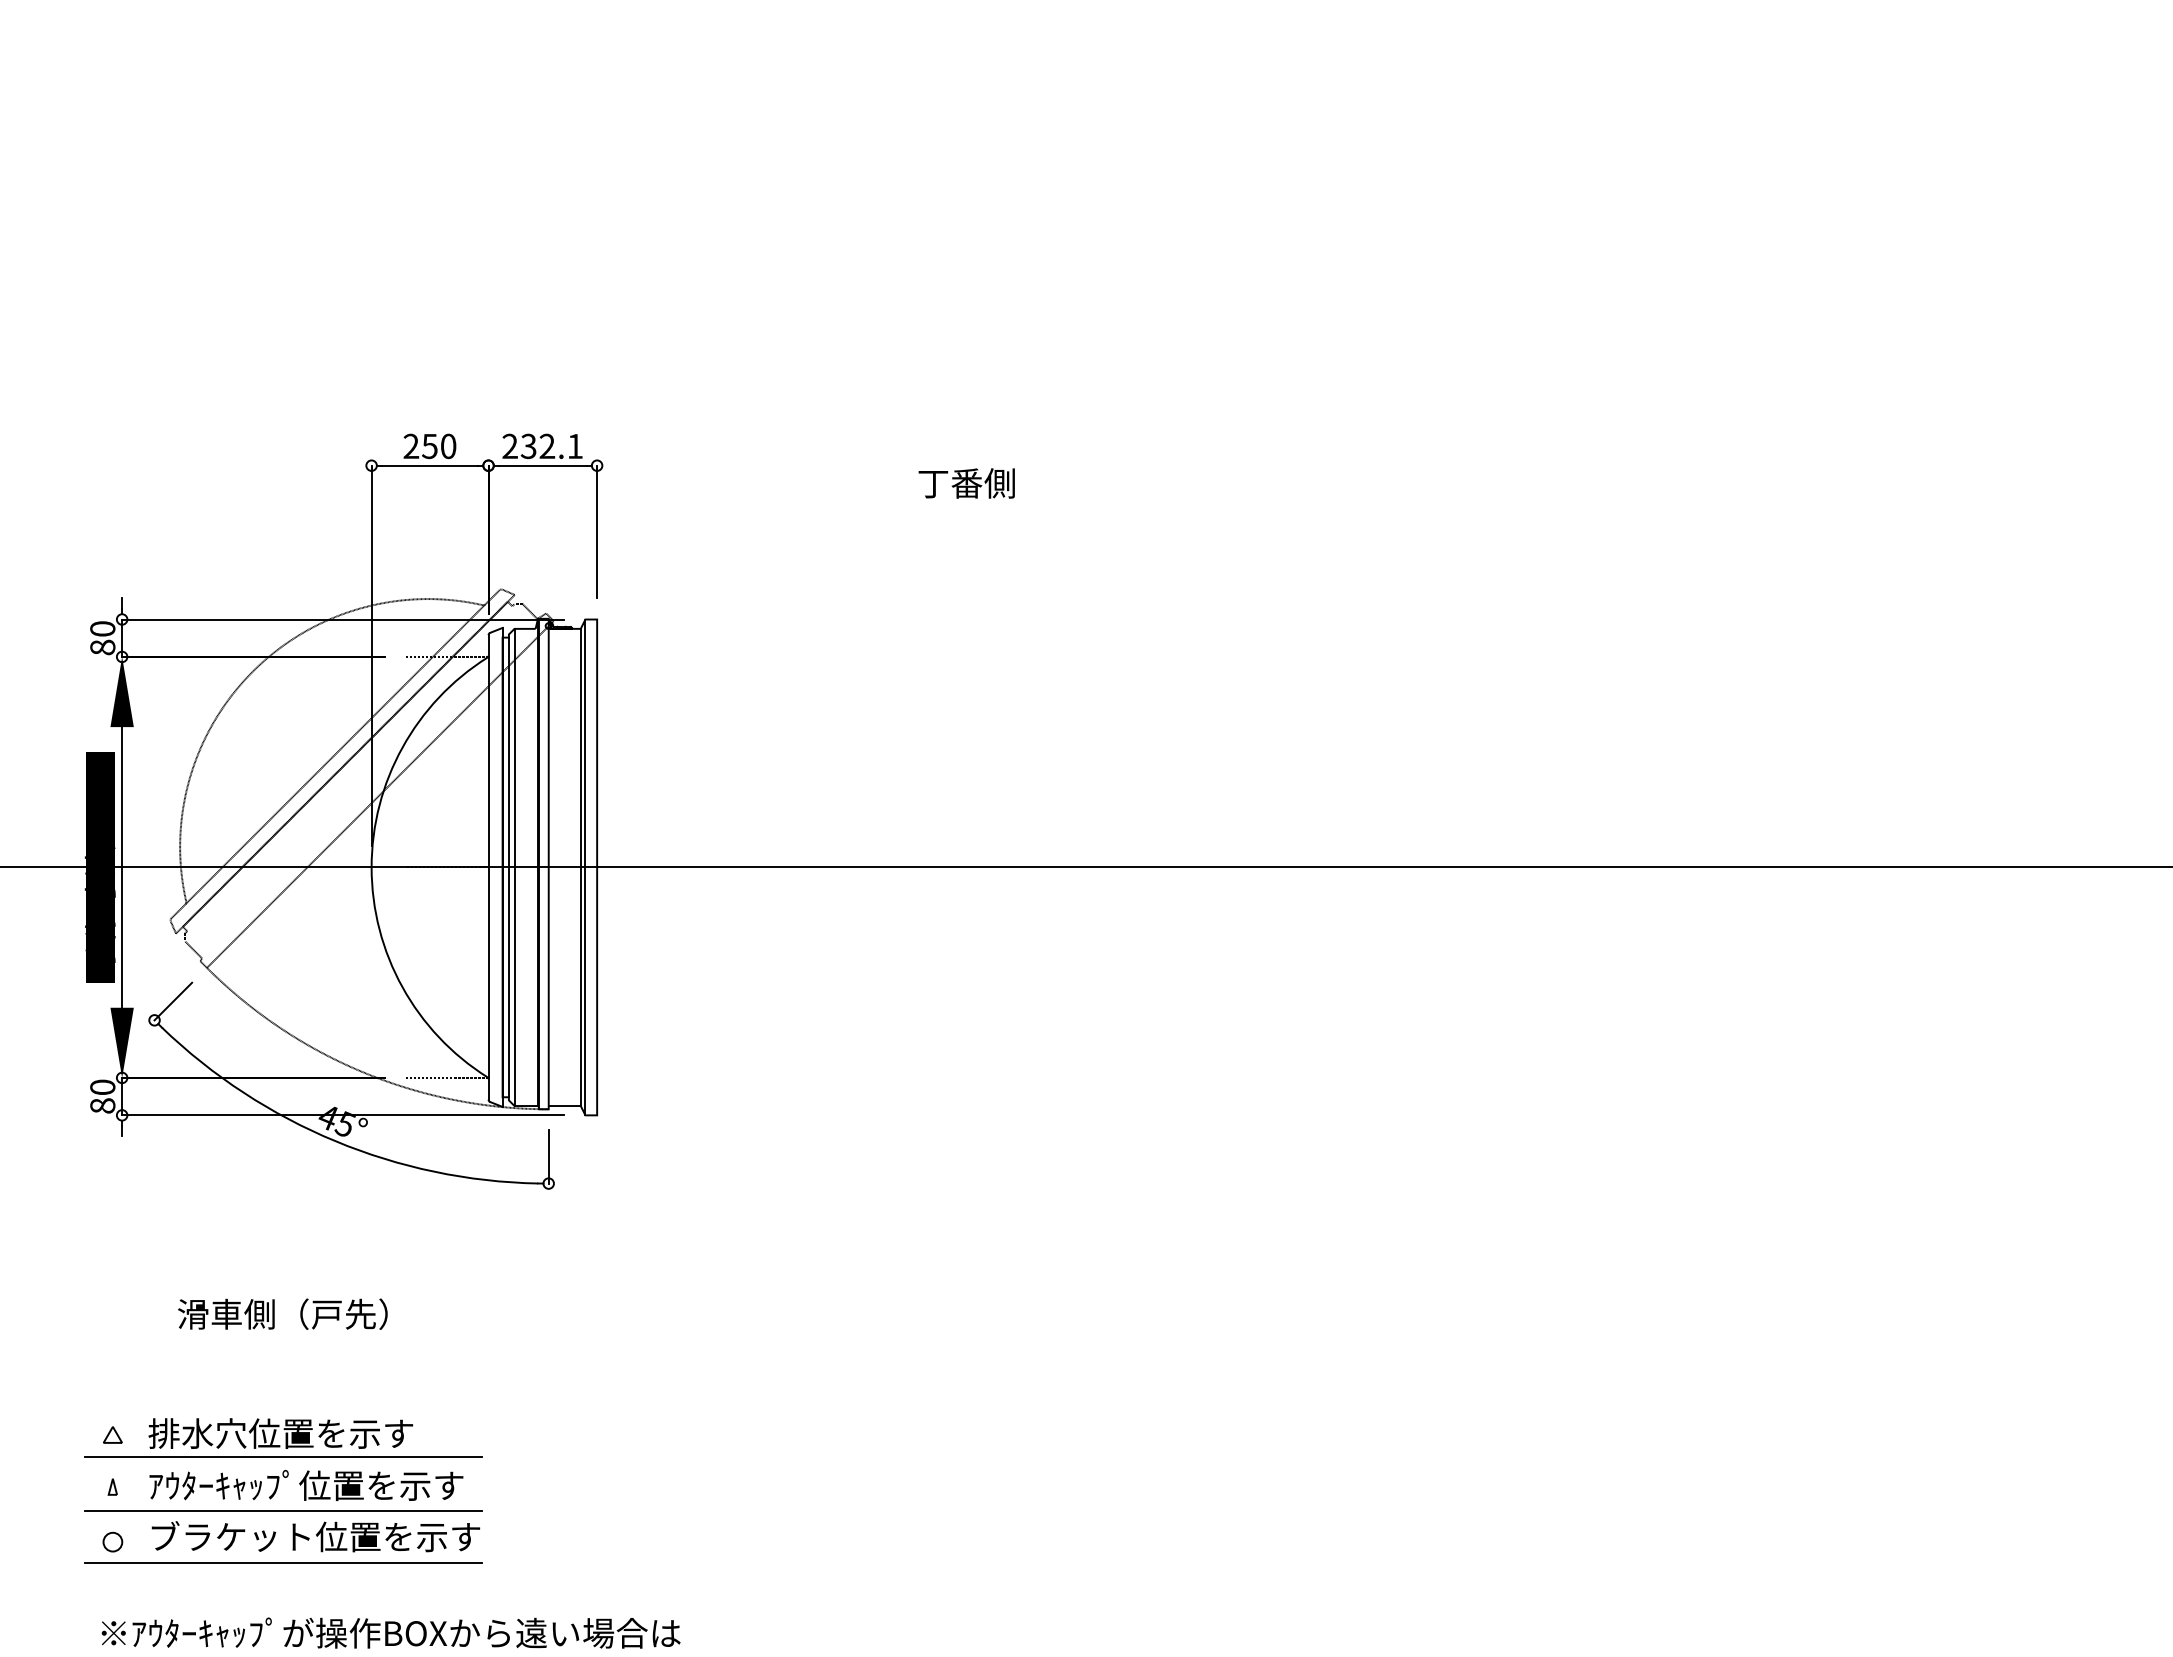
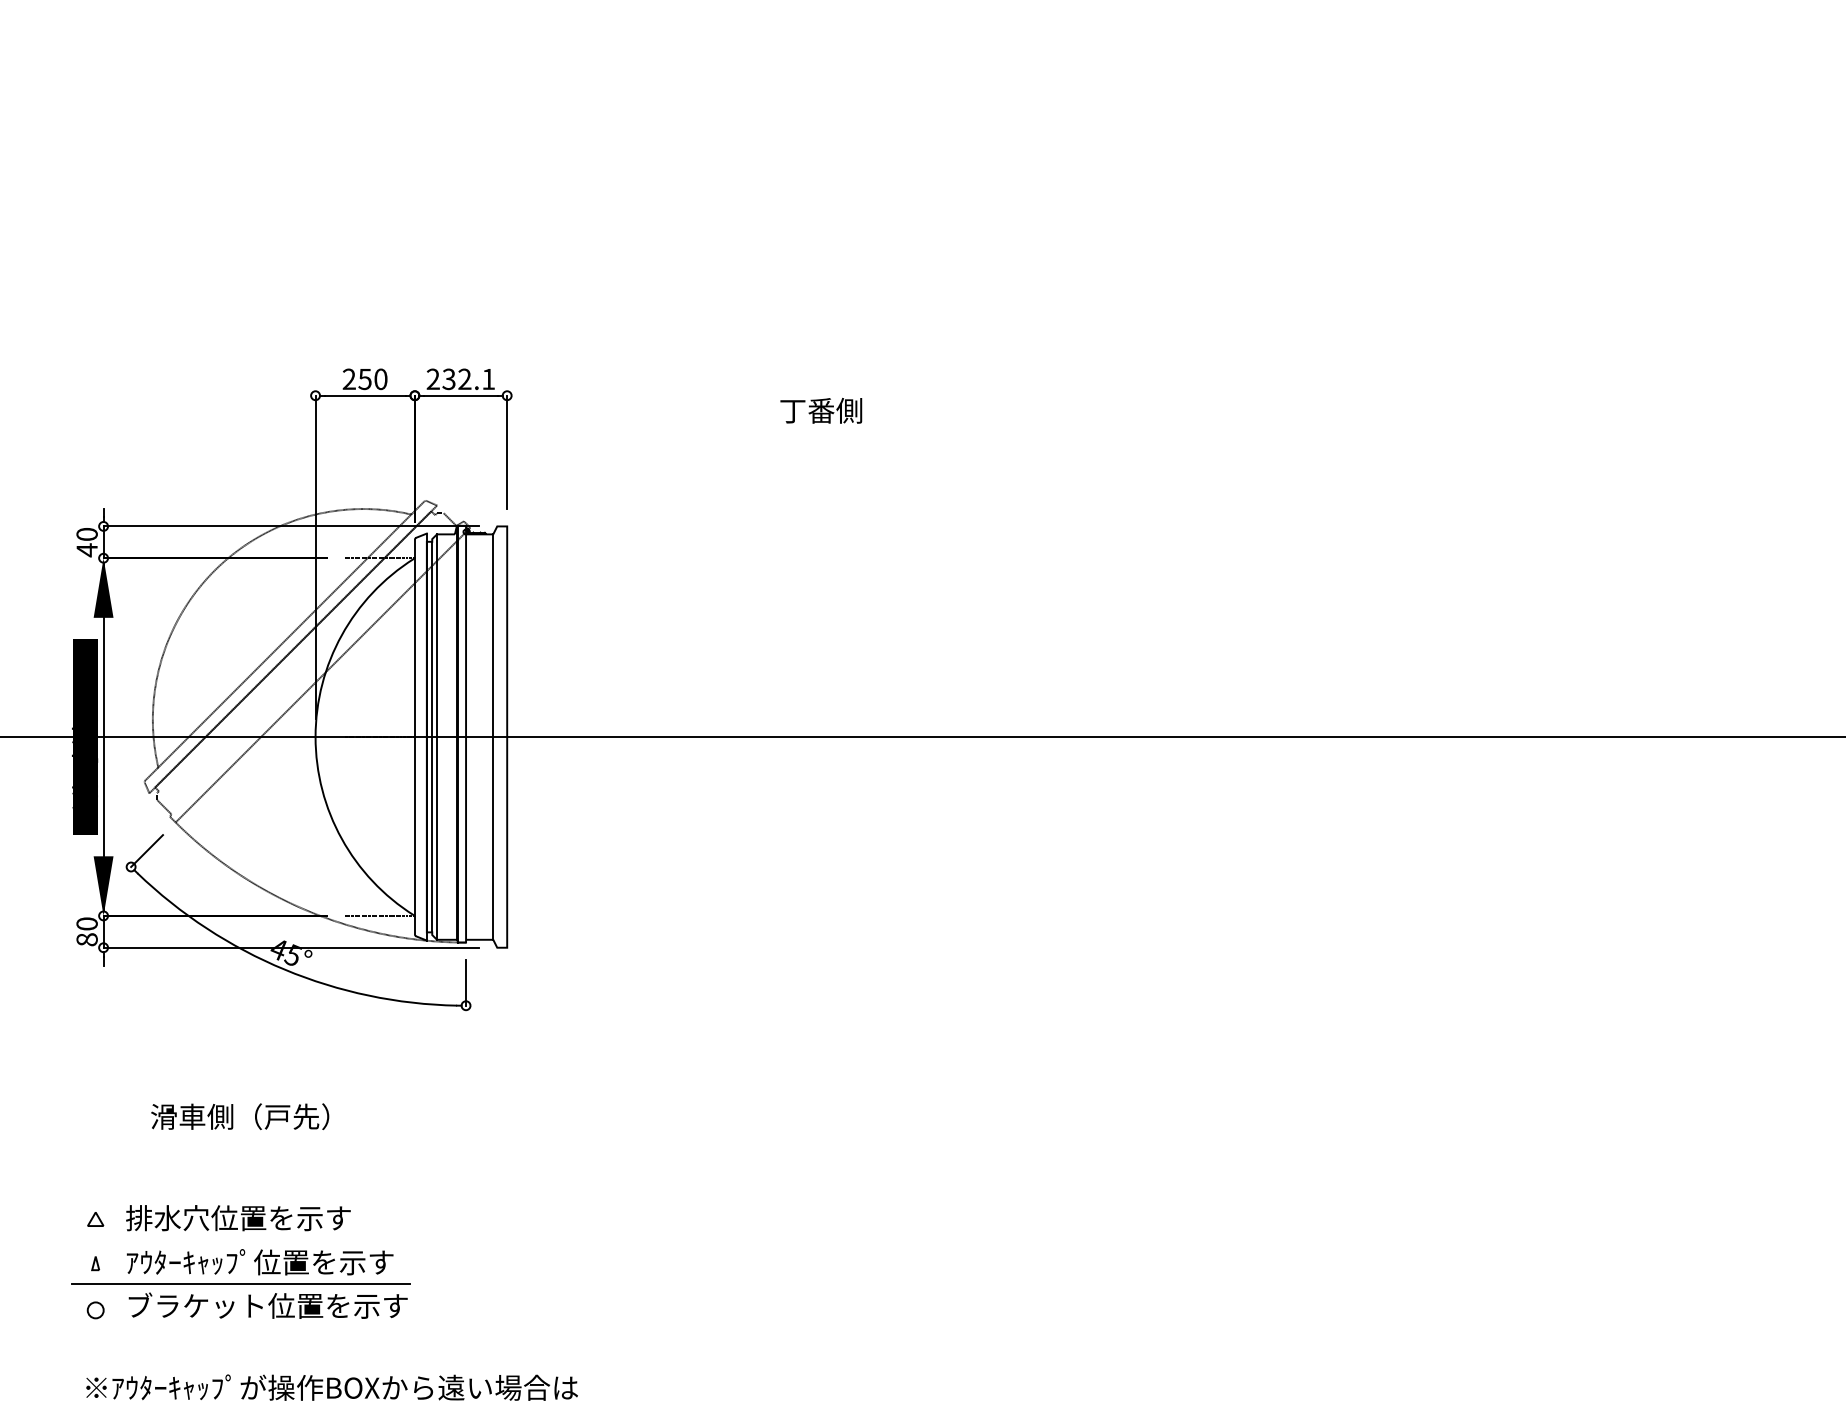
text: (102, 647) -> (86, 550), 80 -> 40
line: (585, 867) -> (497, 737), removed
line: (283, 1457) -> (240, 1238), removed
line: (283, 1563) -> (240, 1328), removed

